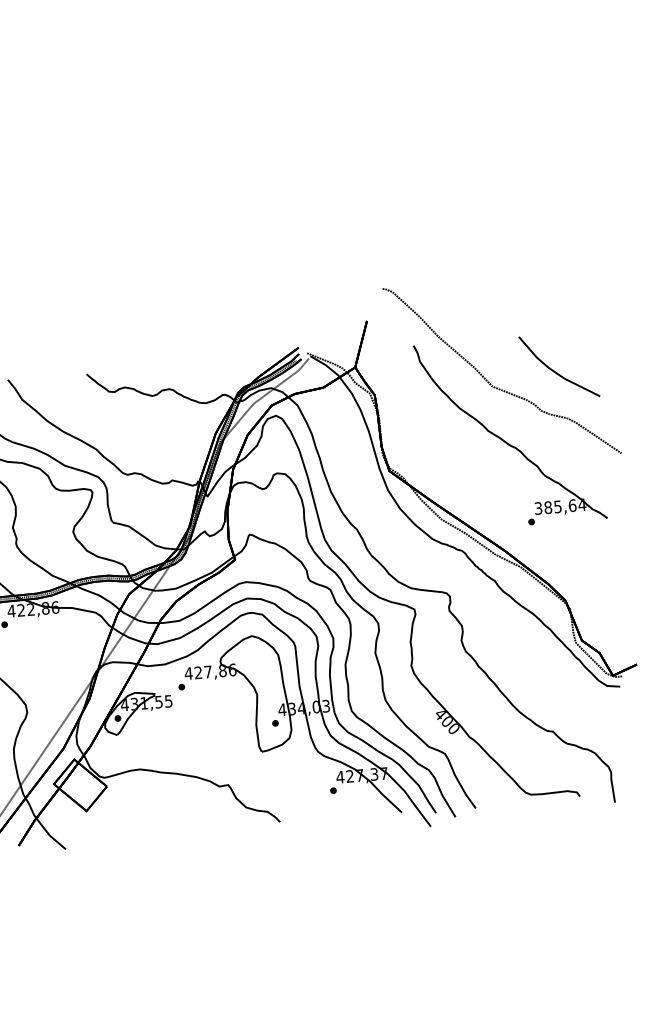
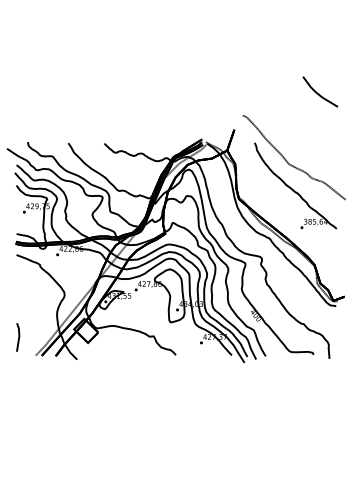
line: (557, 370) -> (319, 93), moved

